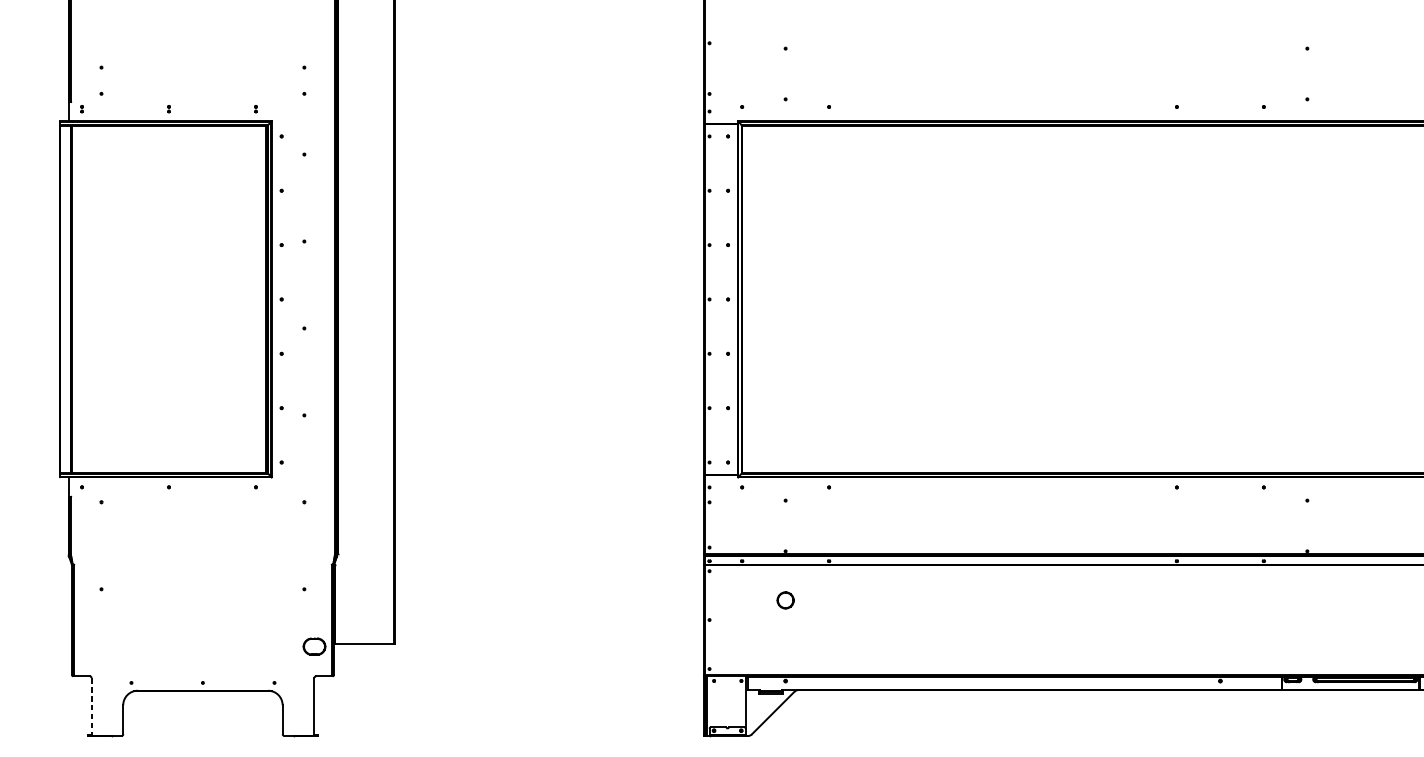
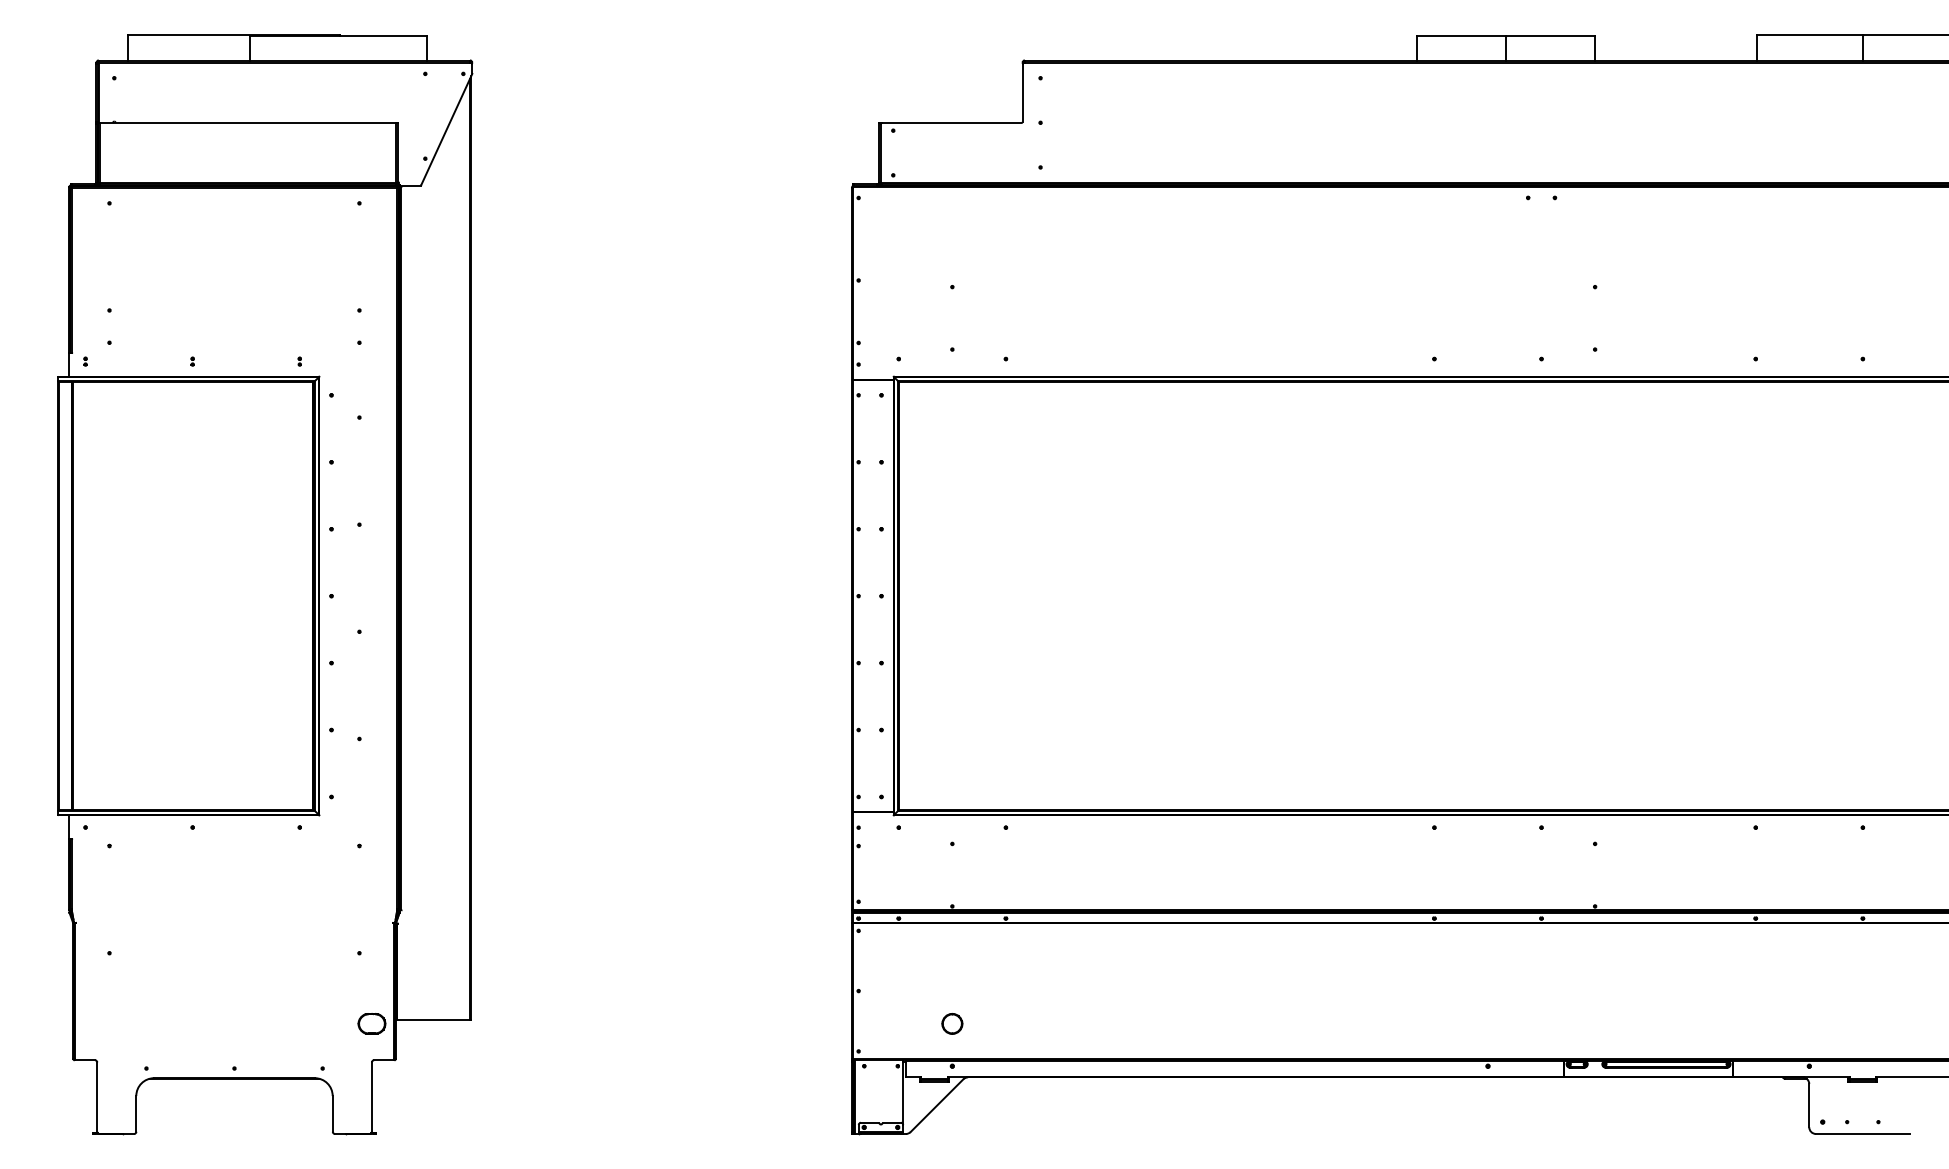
part: (785, 600) -> (952, 1023), moved
line: (91, 706) -> (97, 1097), dashed -> solid

